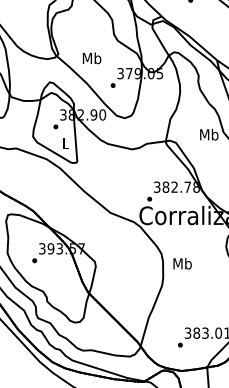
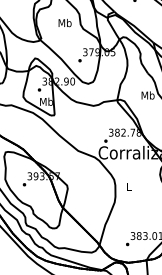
text: (92, 58) -> (65, 23), moved
text: (65, 143) -> (46, 101), L -> Mb
text: (182, 263) -> (129, 186), Mb -> L

